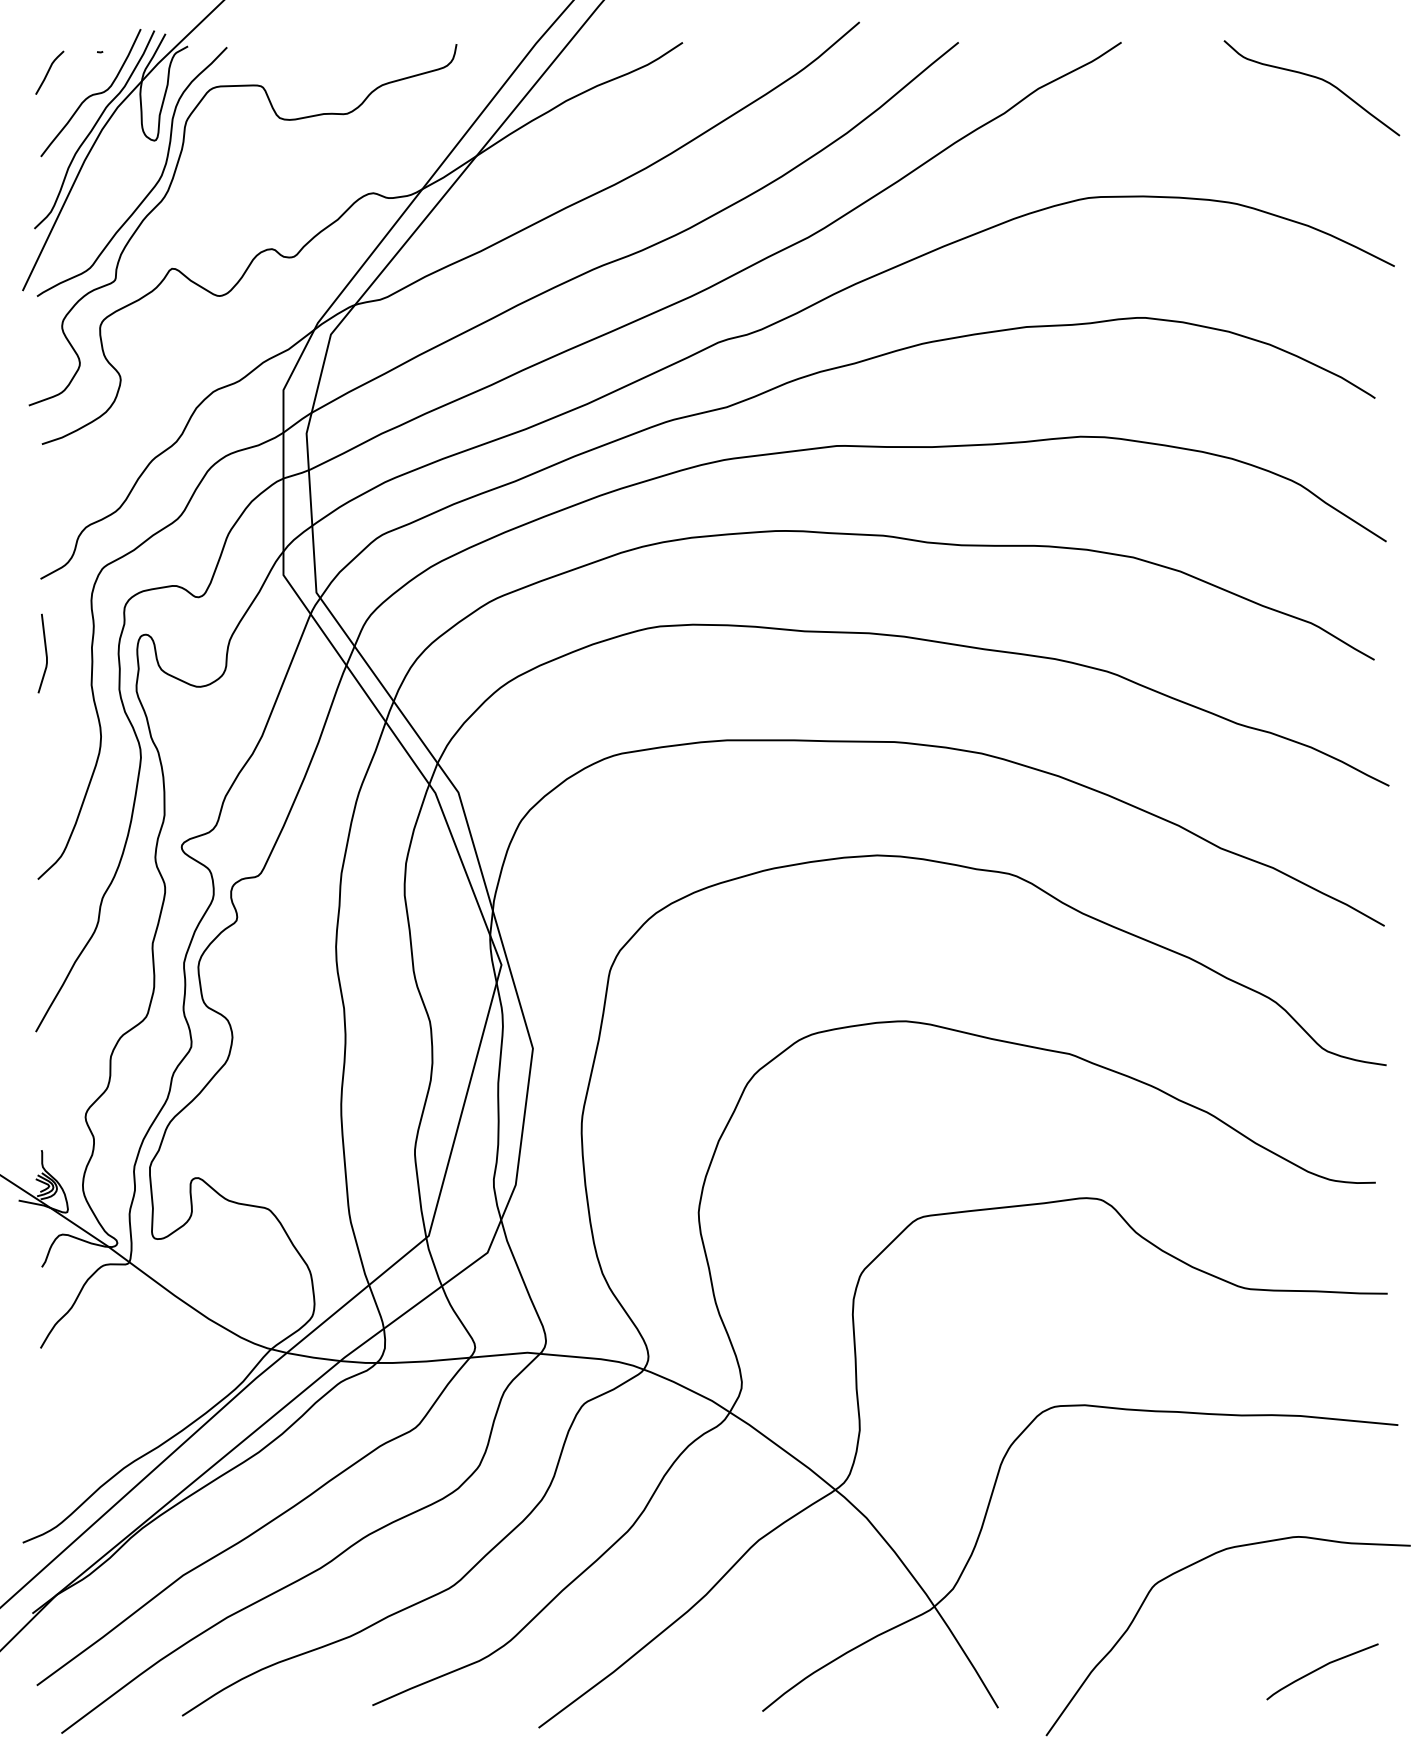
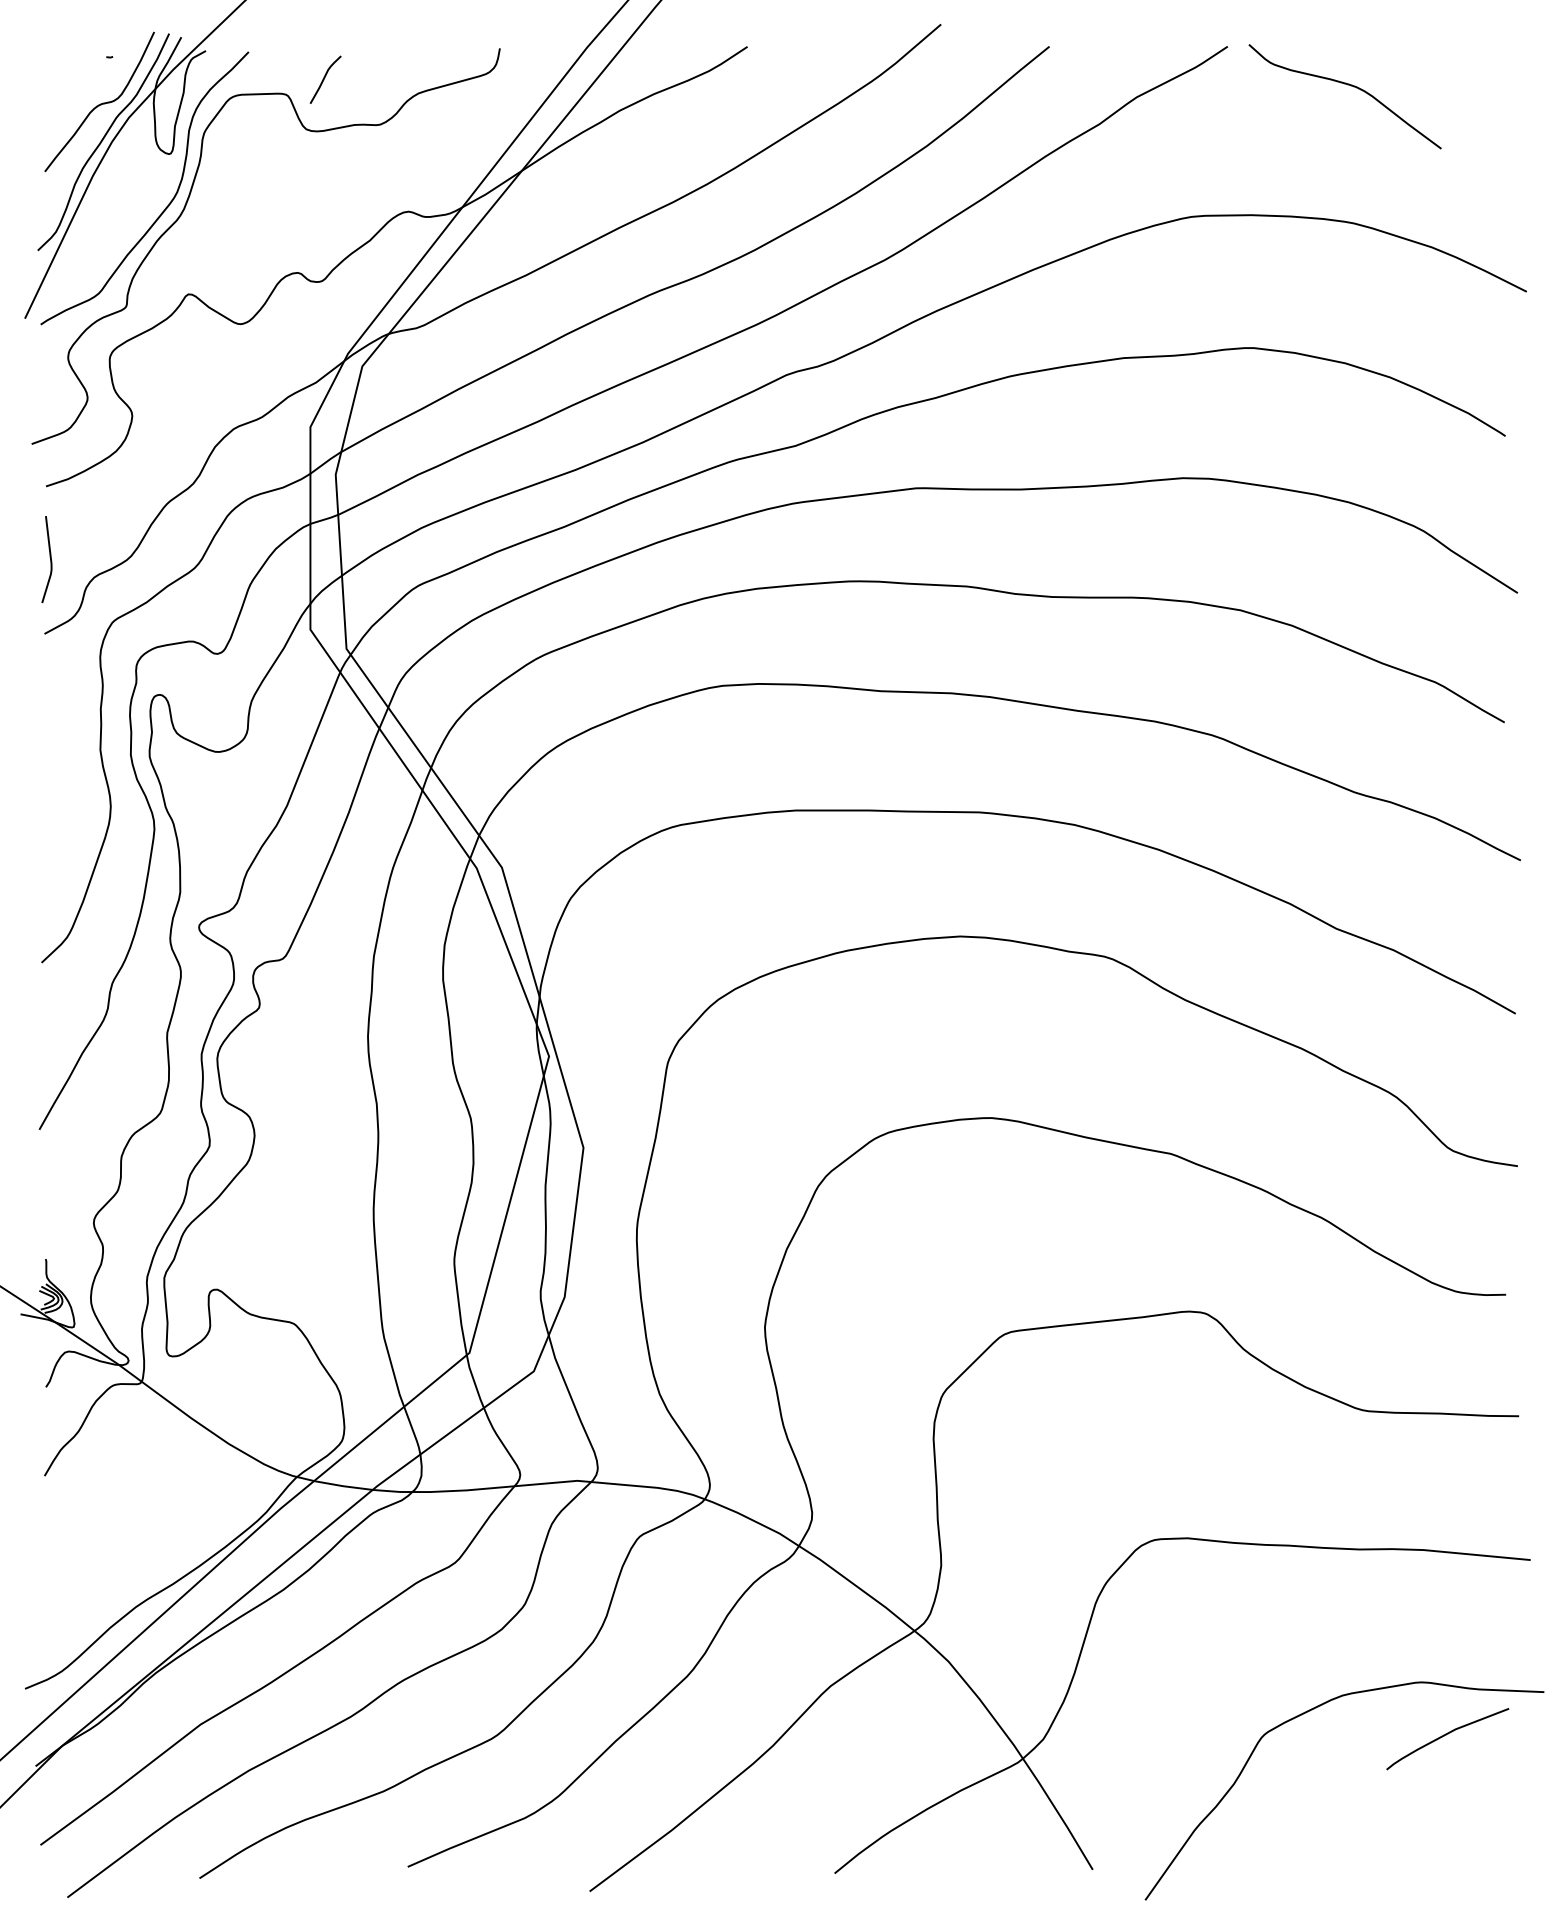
curve: (48, 72) -> (324, 79), moved
curve: (1314, 77) -> (1347, 85), moved
line: (45, 651) -> (49, 557), moved
curve: (1321, 1668) -> (1446, 1735), moved

